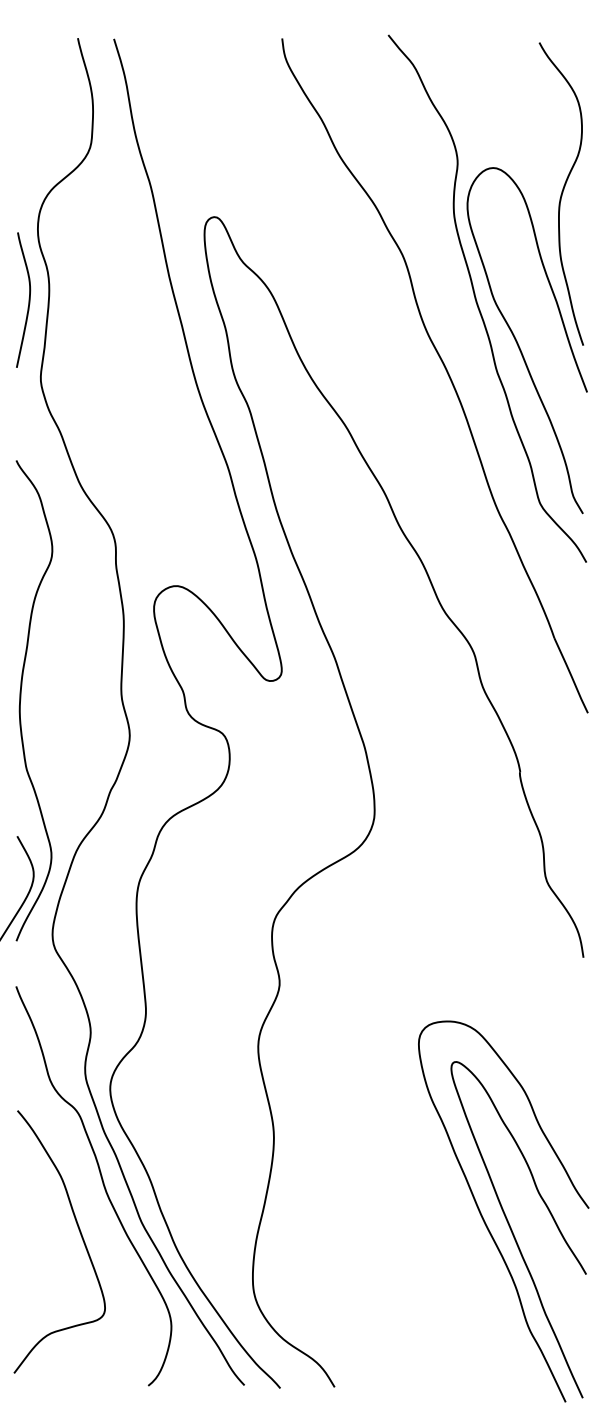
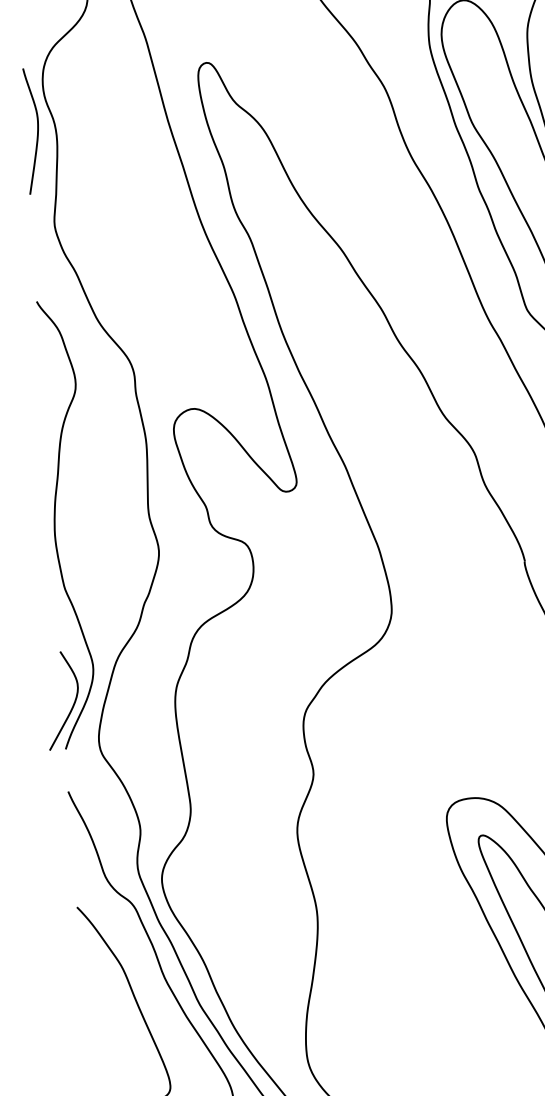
curve: (28, 299) -> (36, 130), moved

